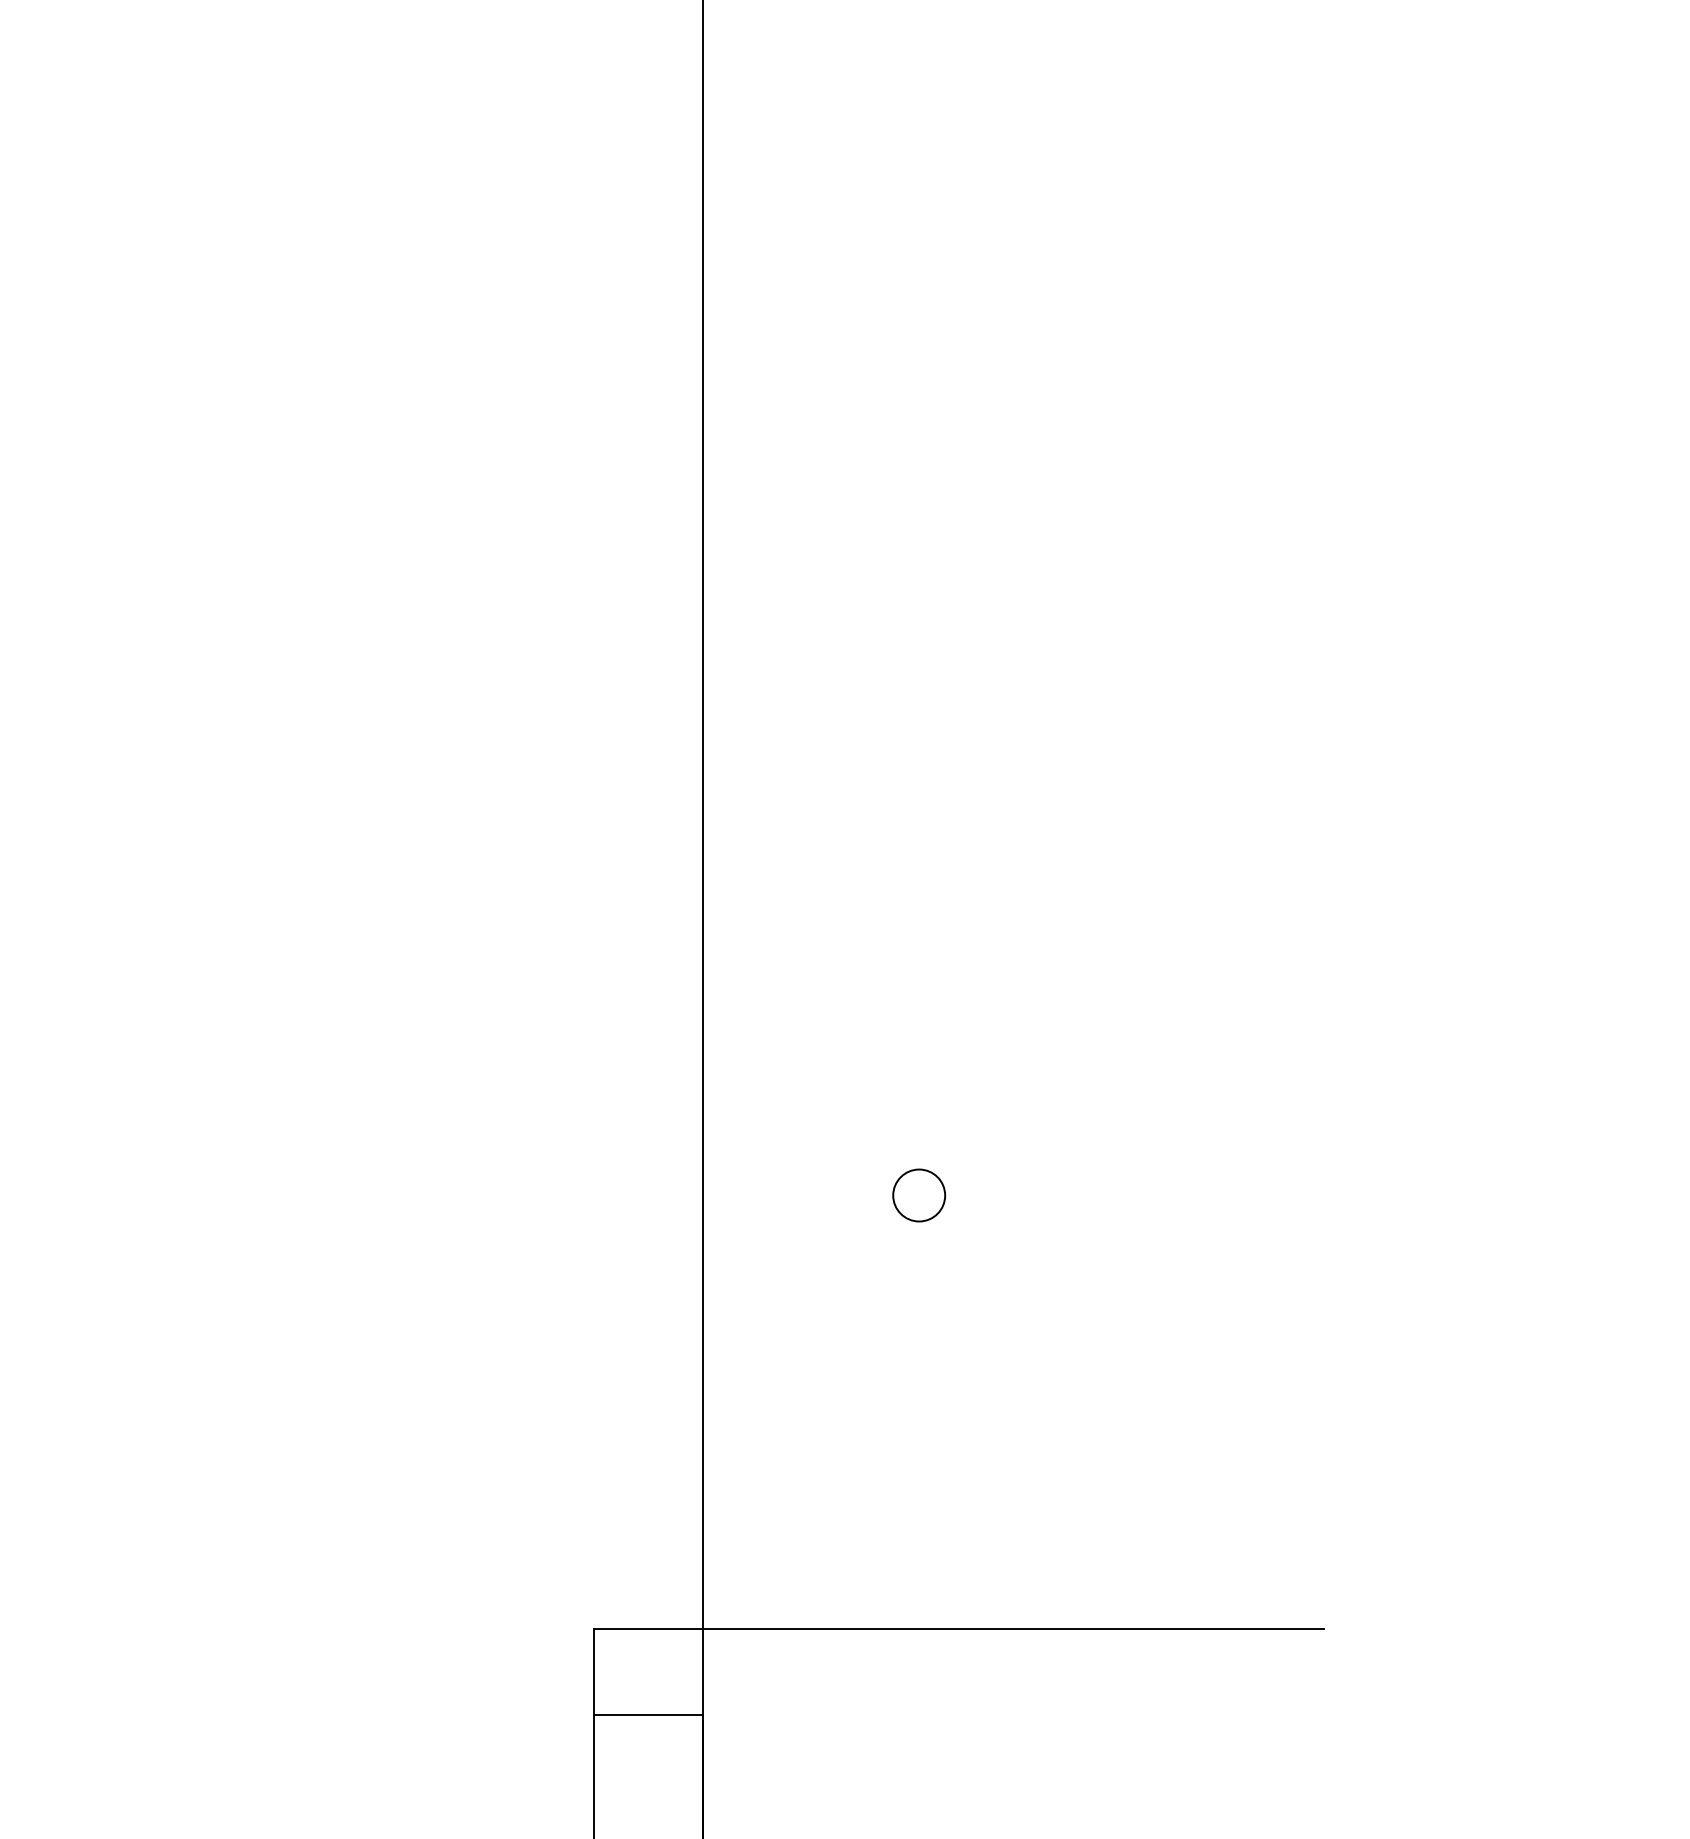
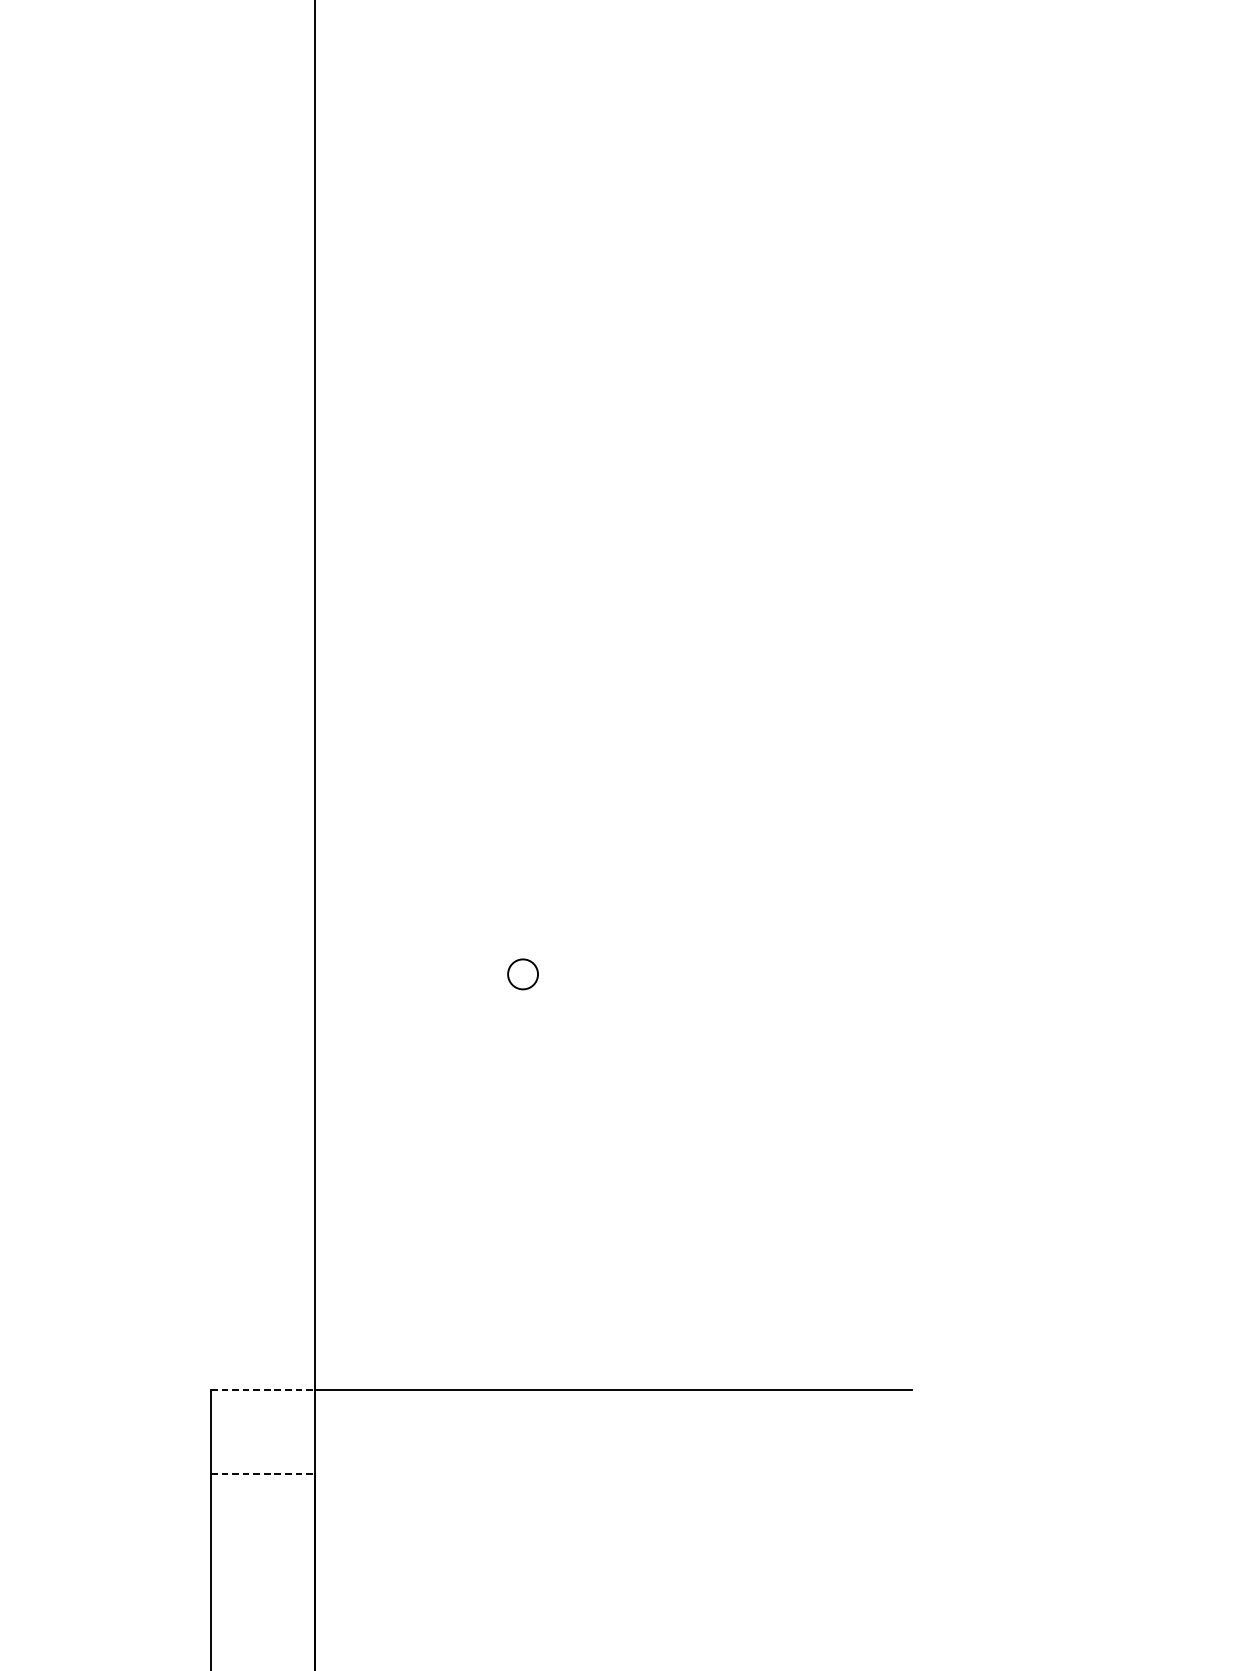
circle: (919, 1195) -> (523, 974), size x0.6
line: (649, 1628) -> (263, 1390), solid -> dashed
line: (649, 1715) -> (263, 1473), solid -> dashed

